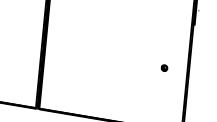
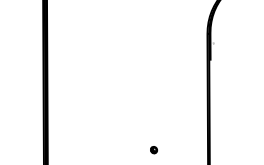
part: (164, 68) -> (154, 150), moved

